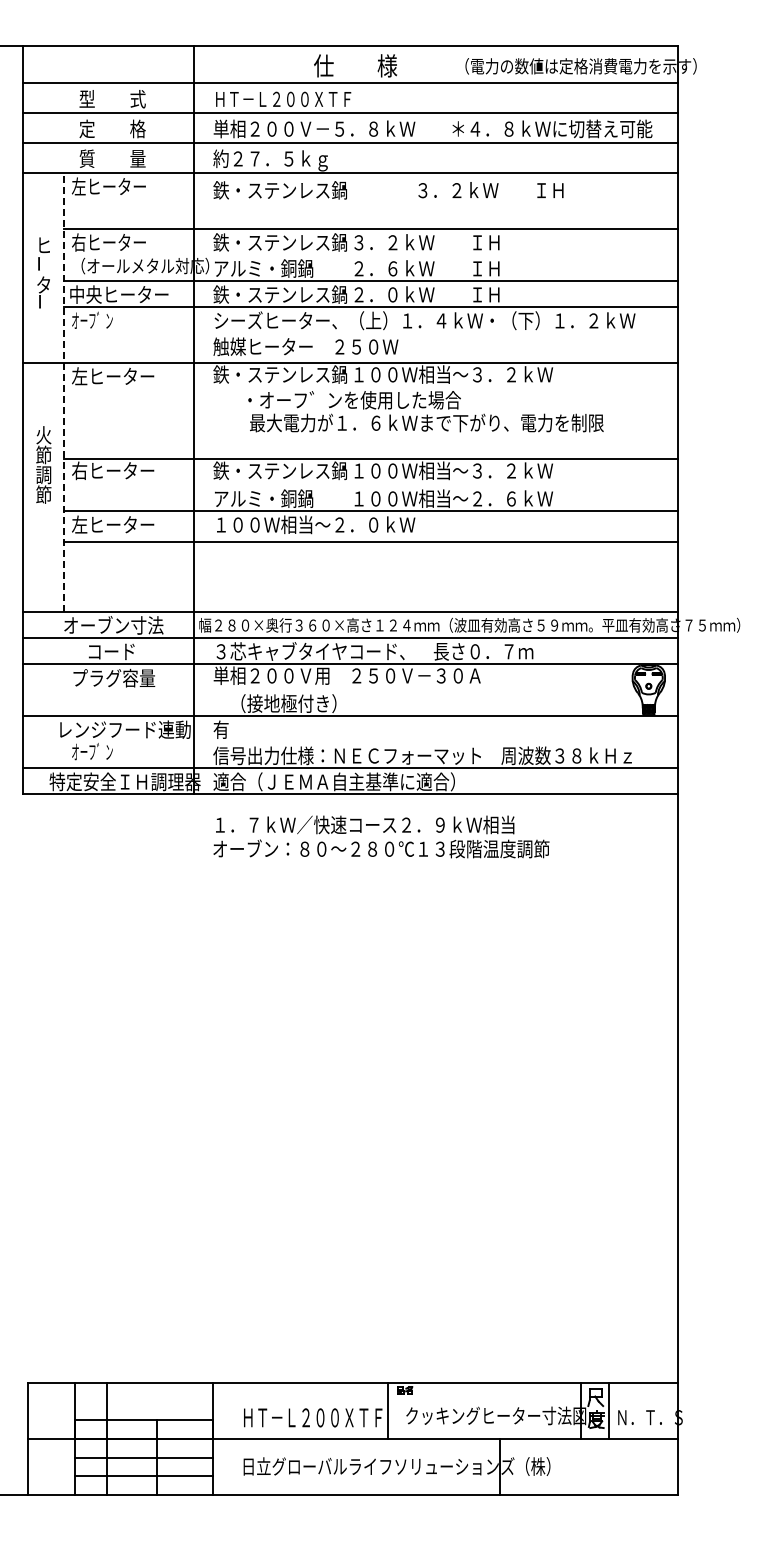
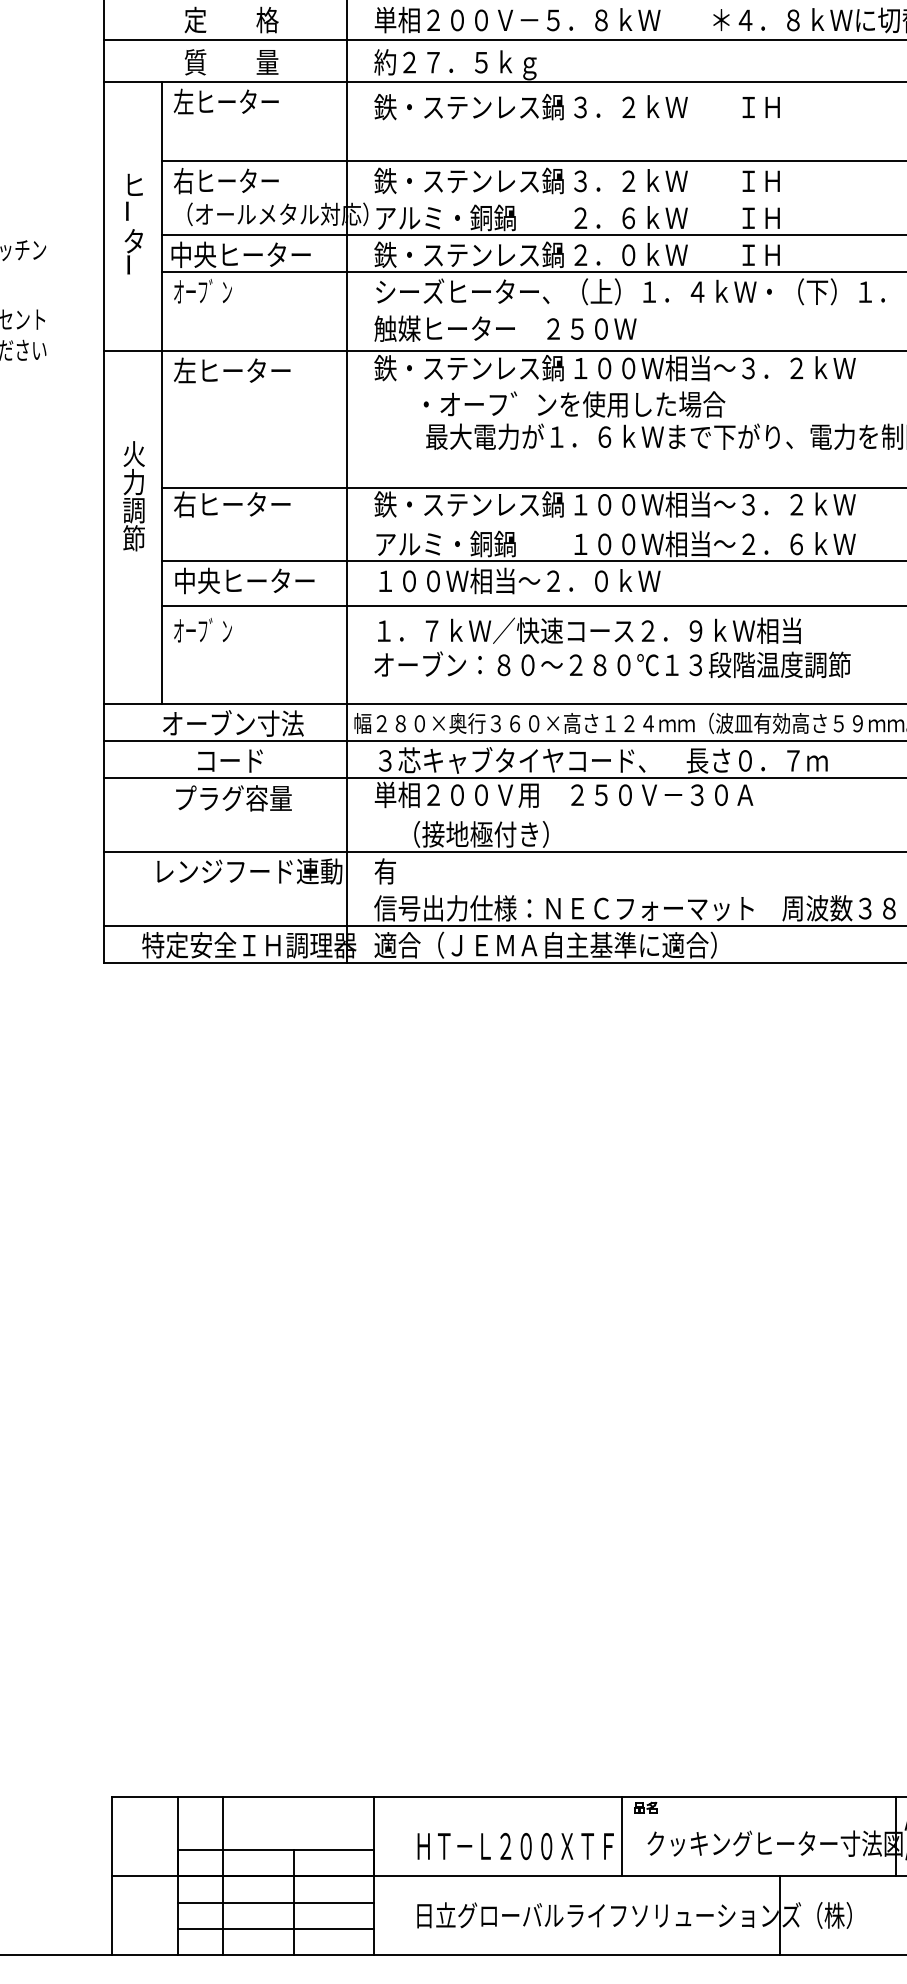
text: (490, 190) -> (676, 107), moved
line: (63, 391) -> (161, 392), dashed -> solid
text: (43, 454) -> (133, 481), 節 -> 力
text: (121, 524) -> (244, 580), 左ヒーター -> 中央ヒーター
text: (92, 751) -> (203, 630), moved
text: (381, 836) -> (612, 647), moved

